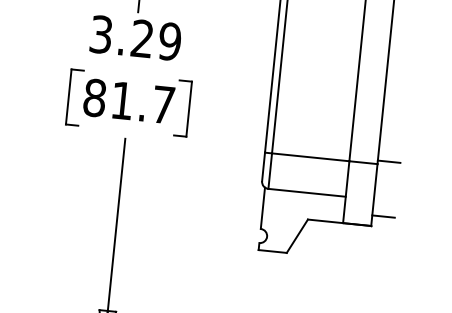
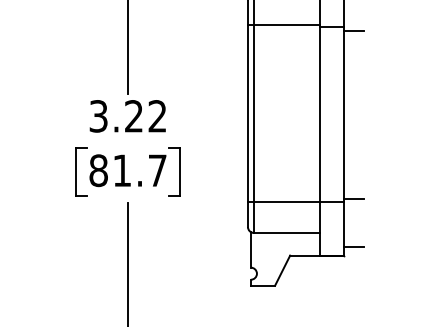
text: (169, 41) -> (157, 116), 3.29 -> 3.22

